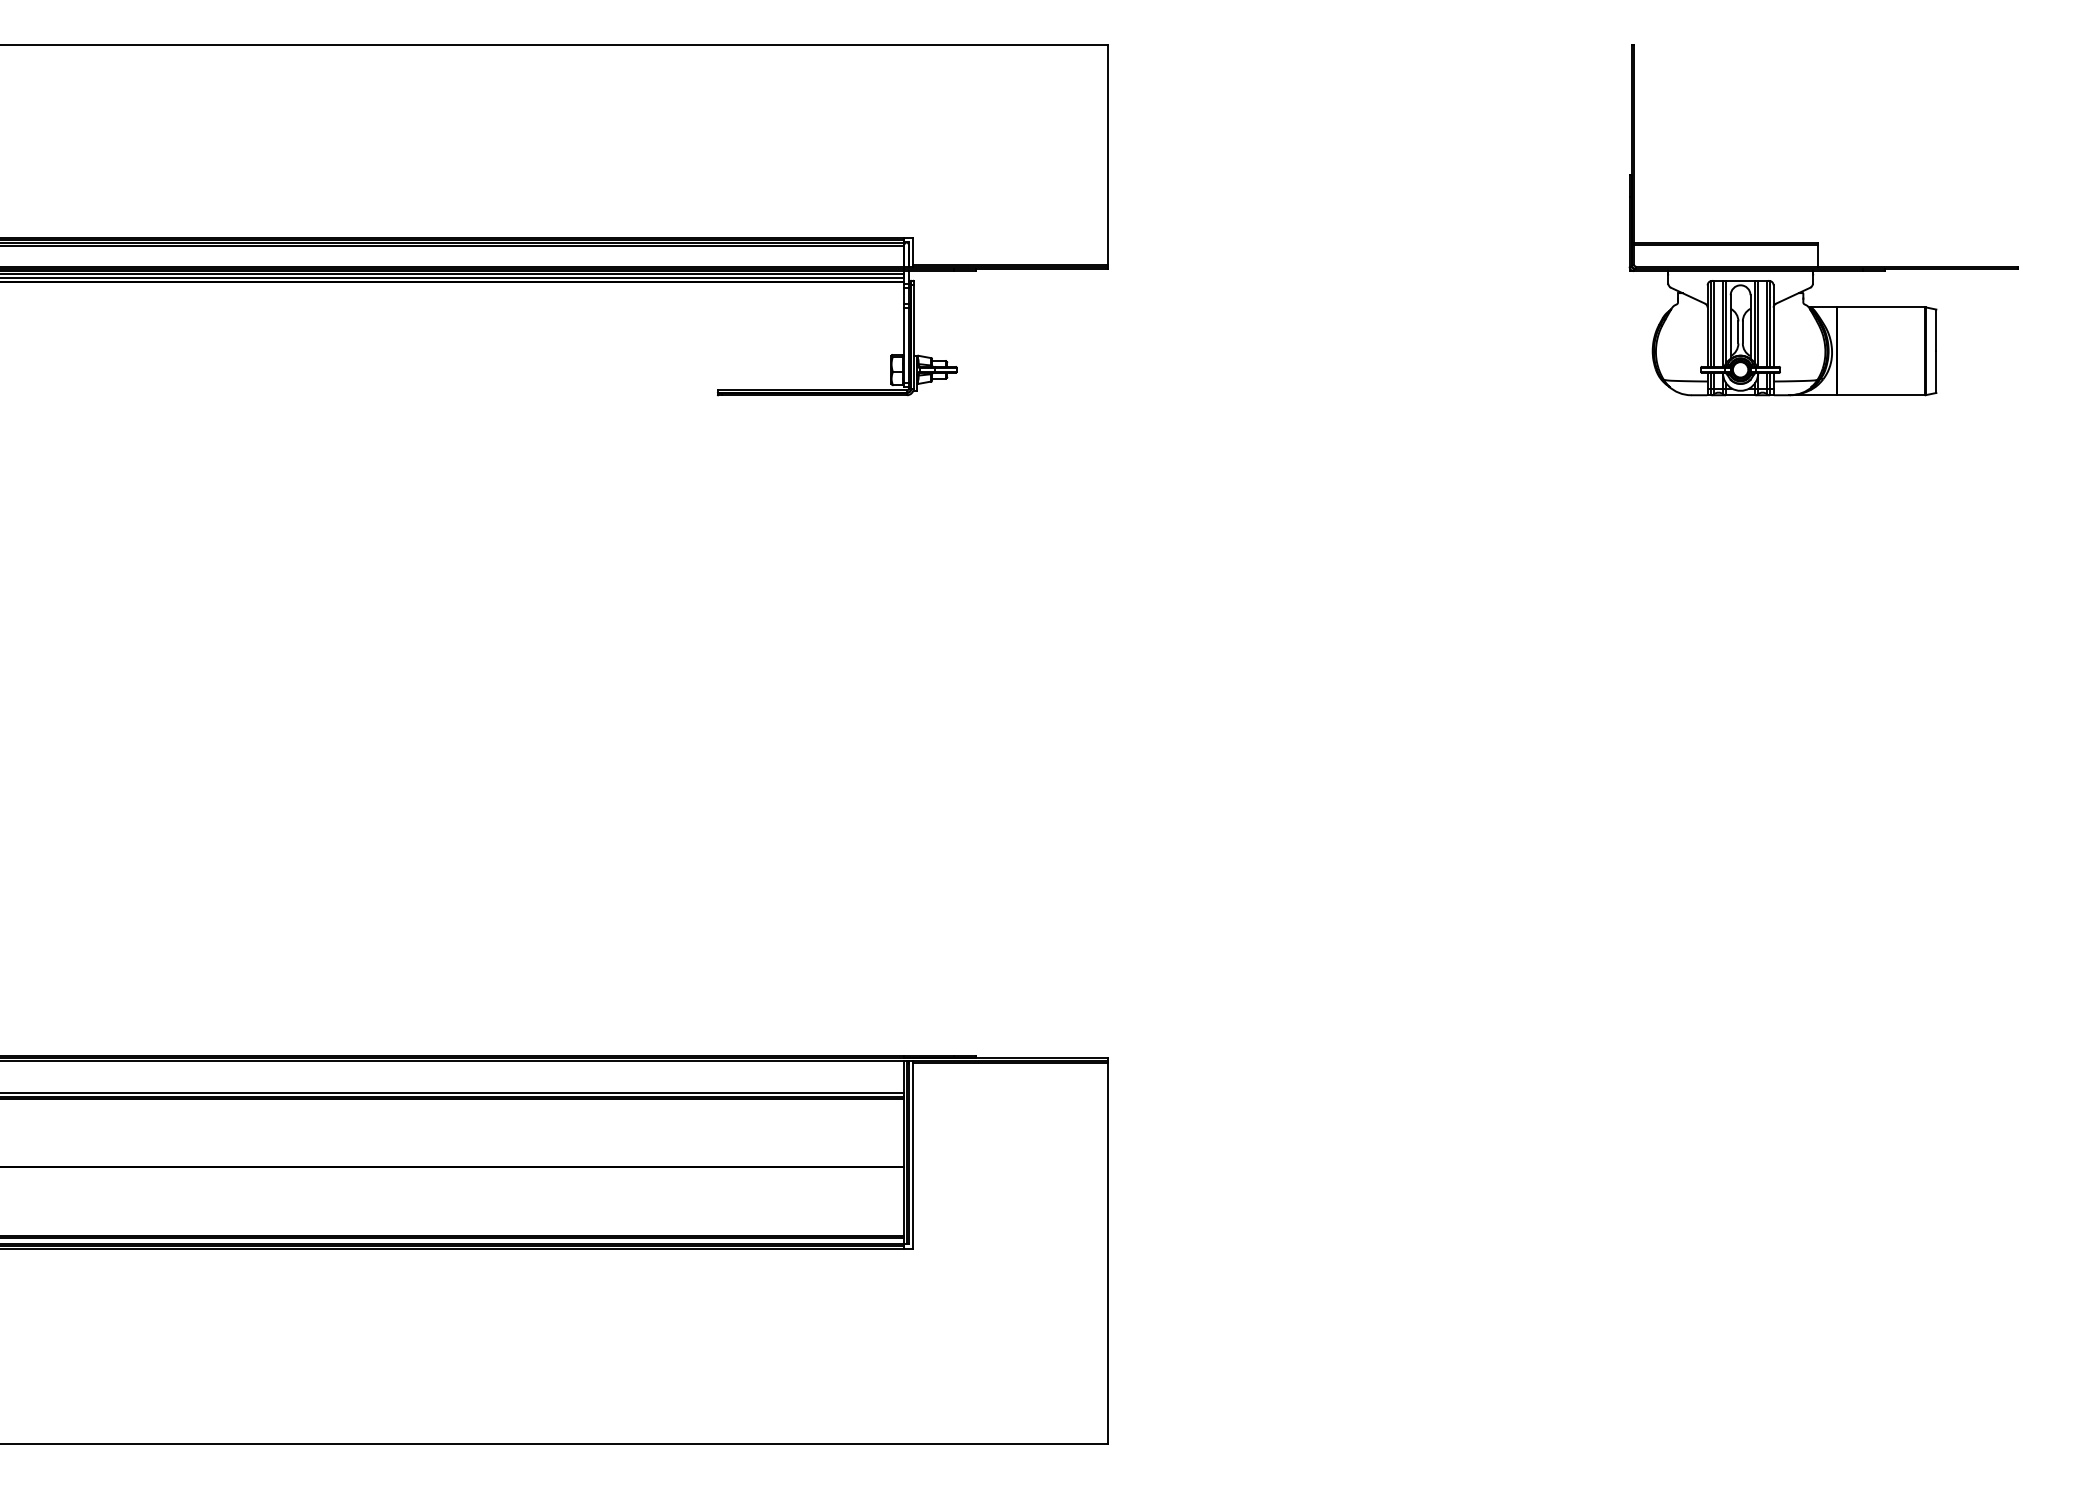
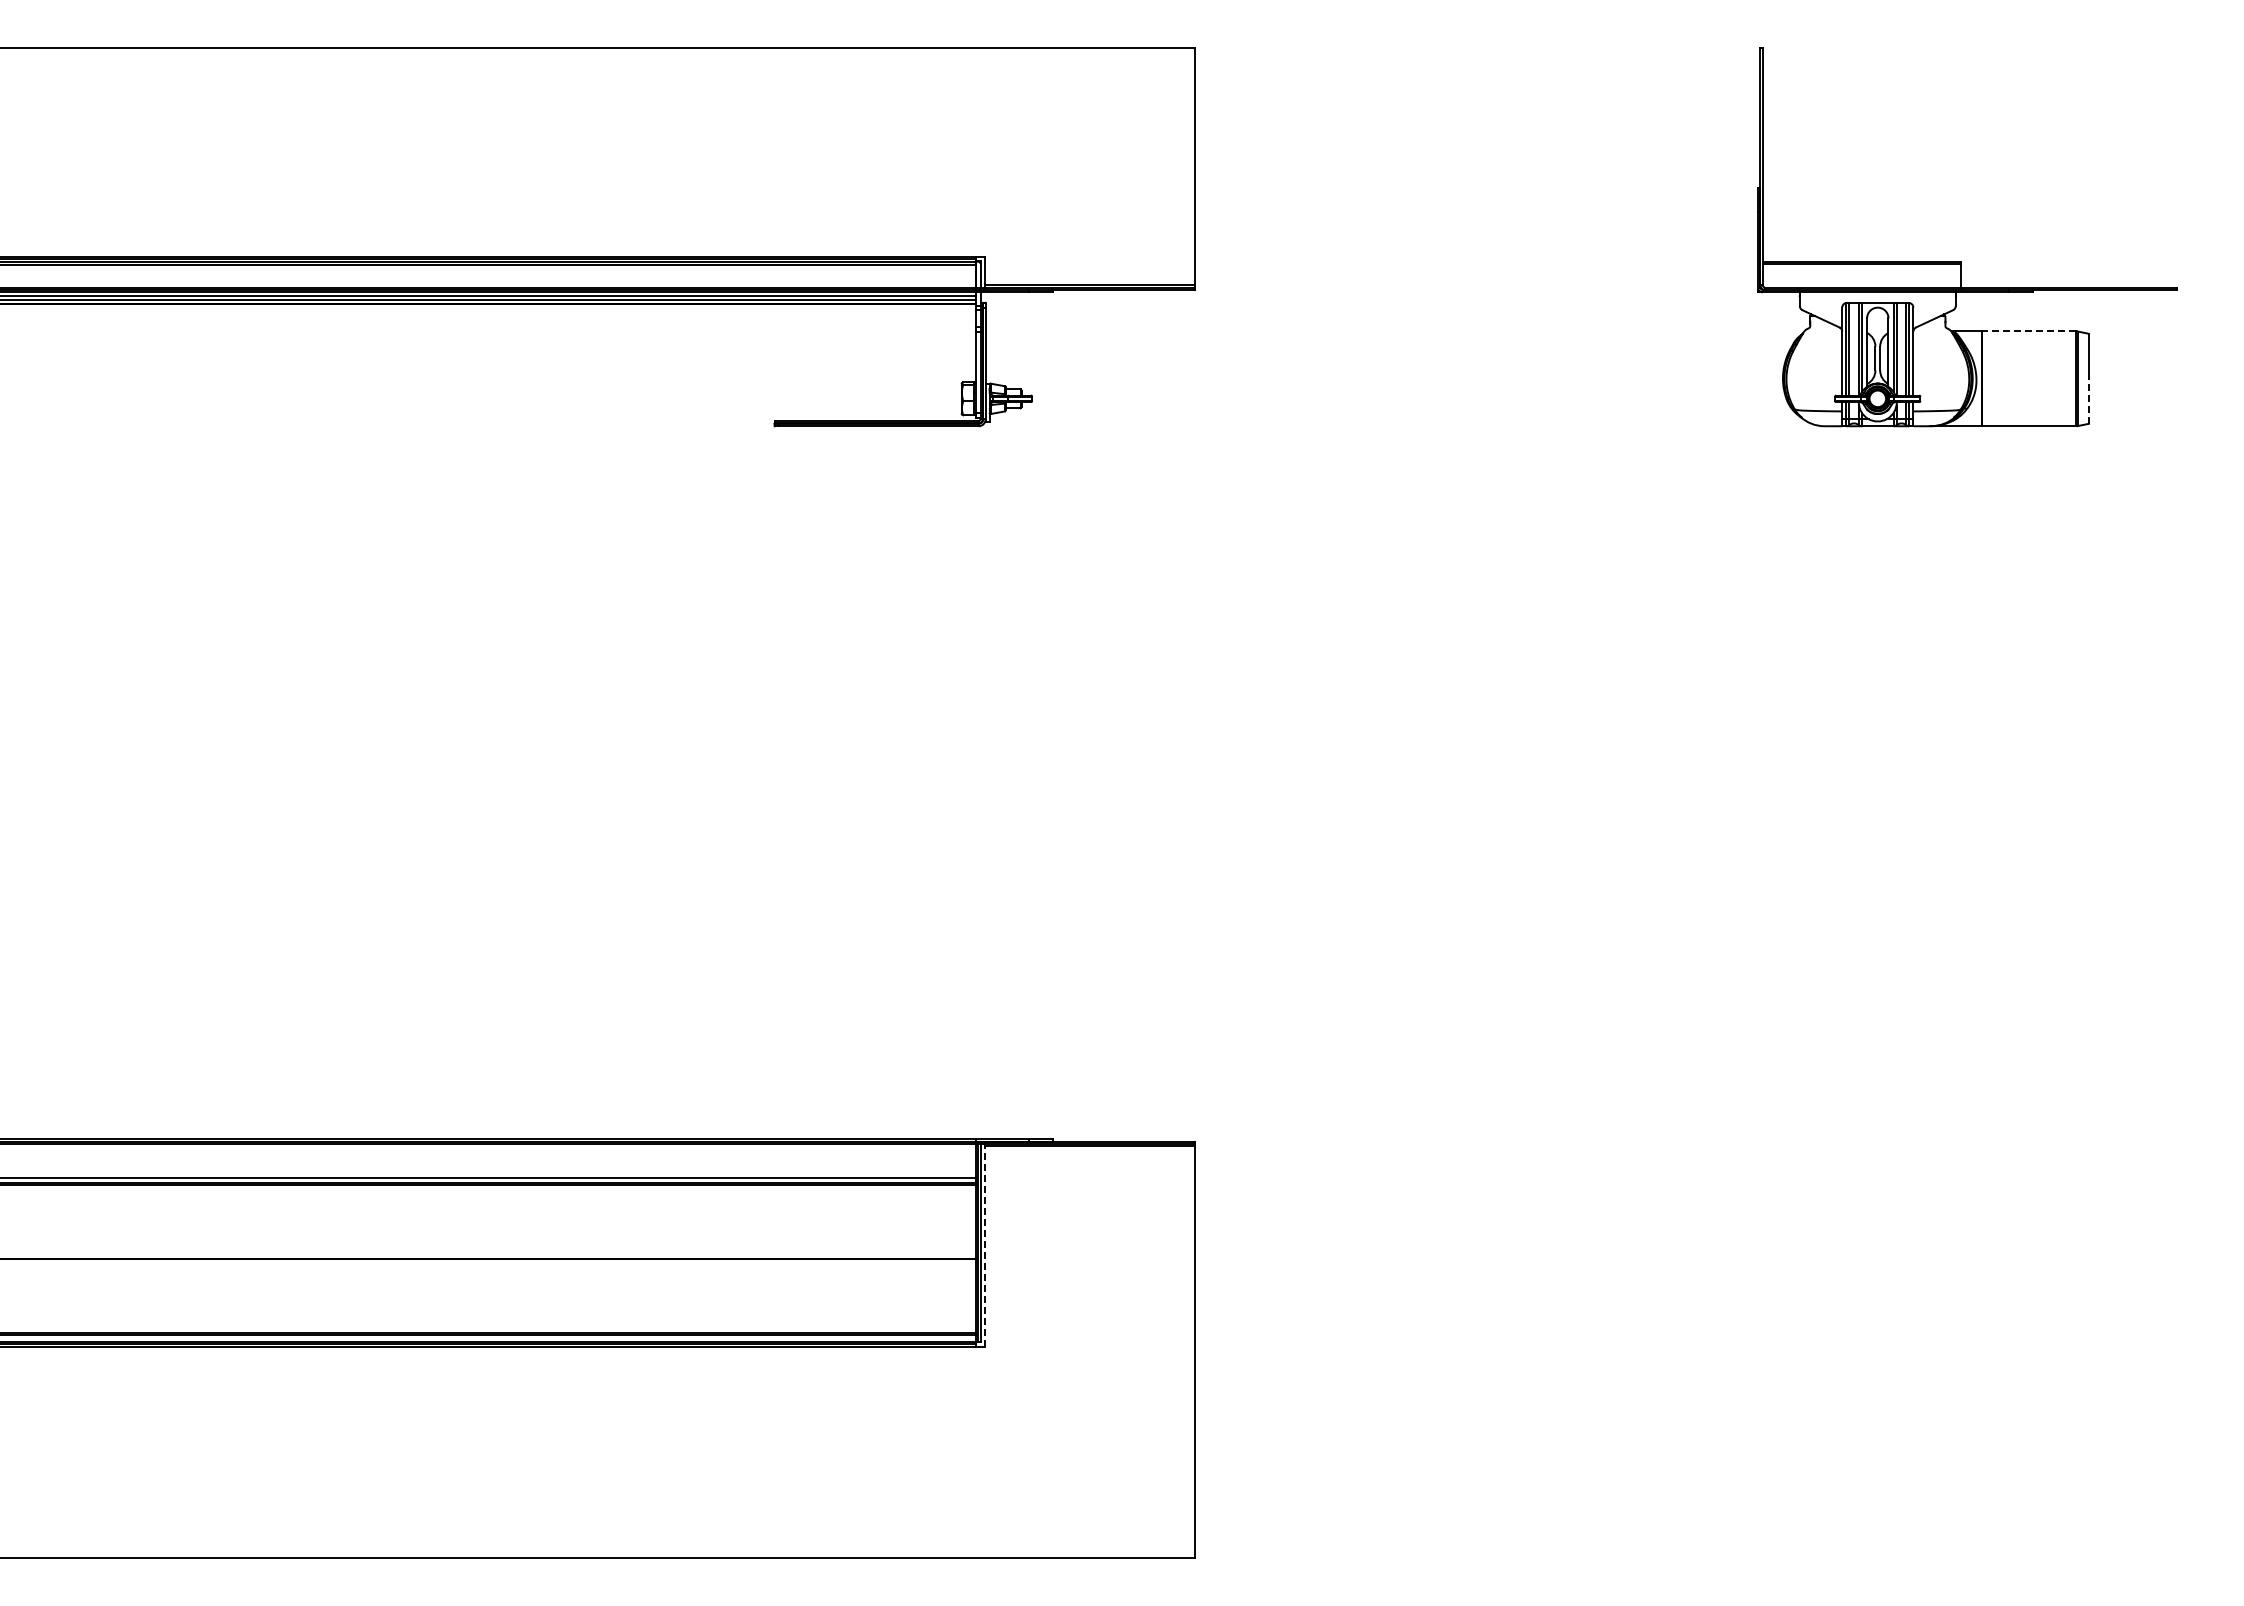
line: (1880, 307) -> (2028, 331), solid -> dashed
line: (1935, 371) -> (2088, 400), solid -> dashed
line: (913, 1155) -> (985, 1246), solid -> dashed

